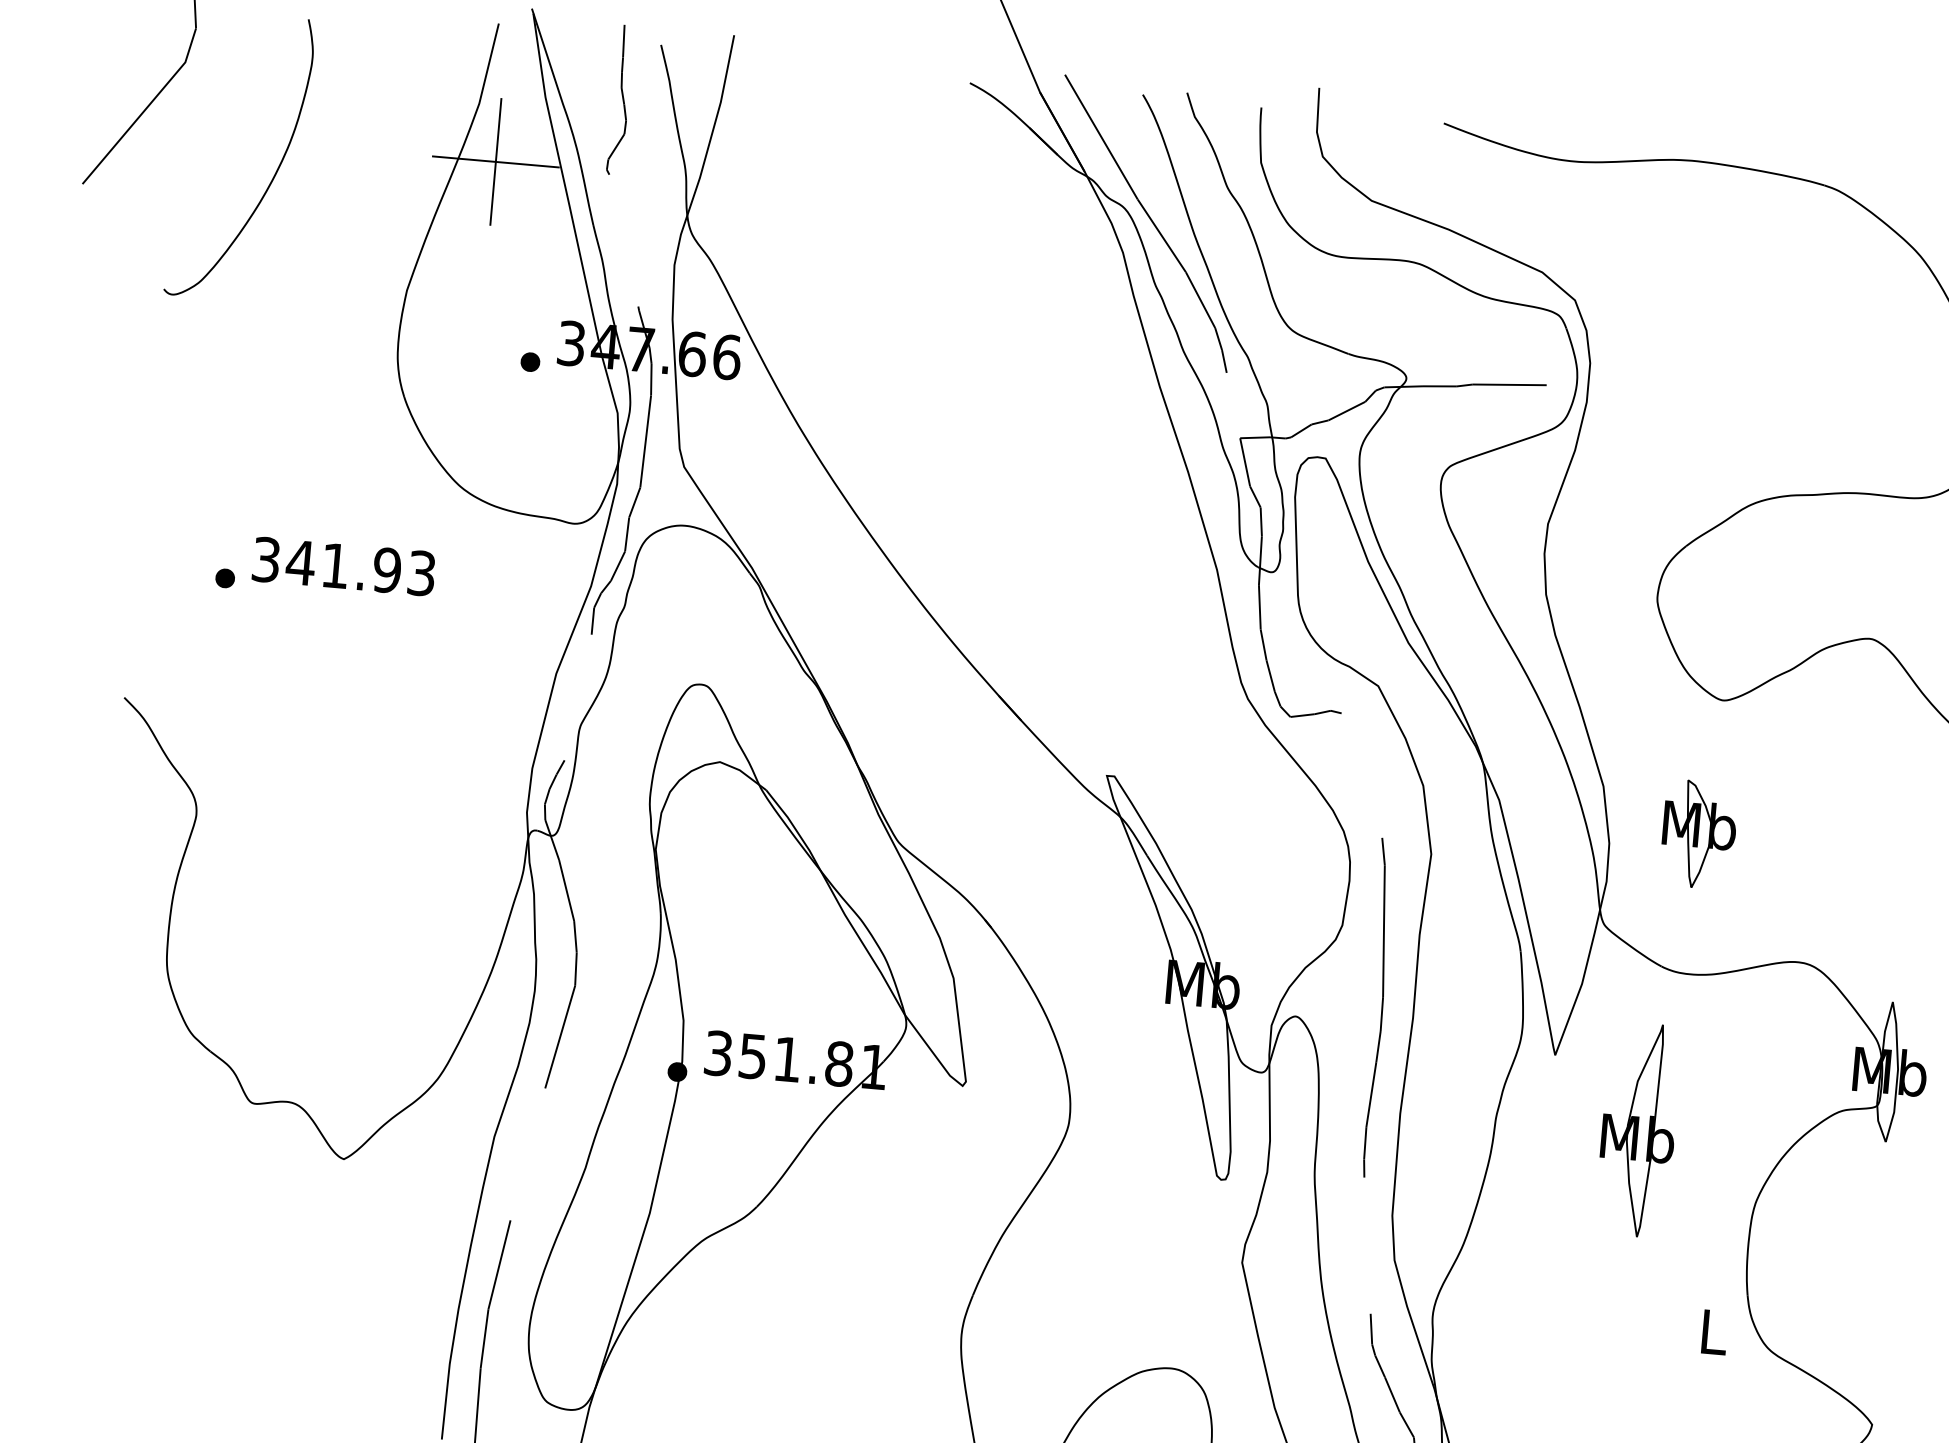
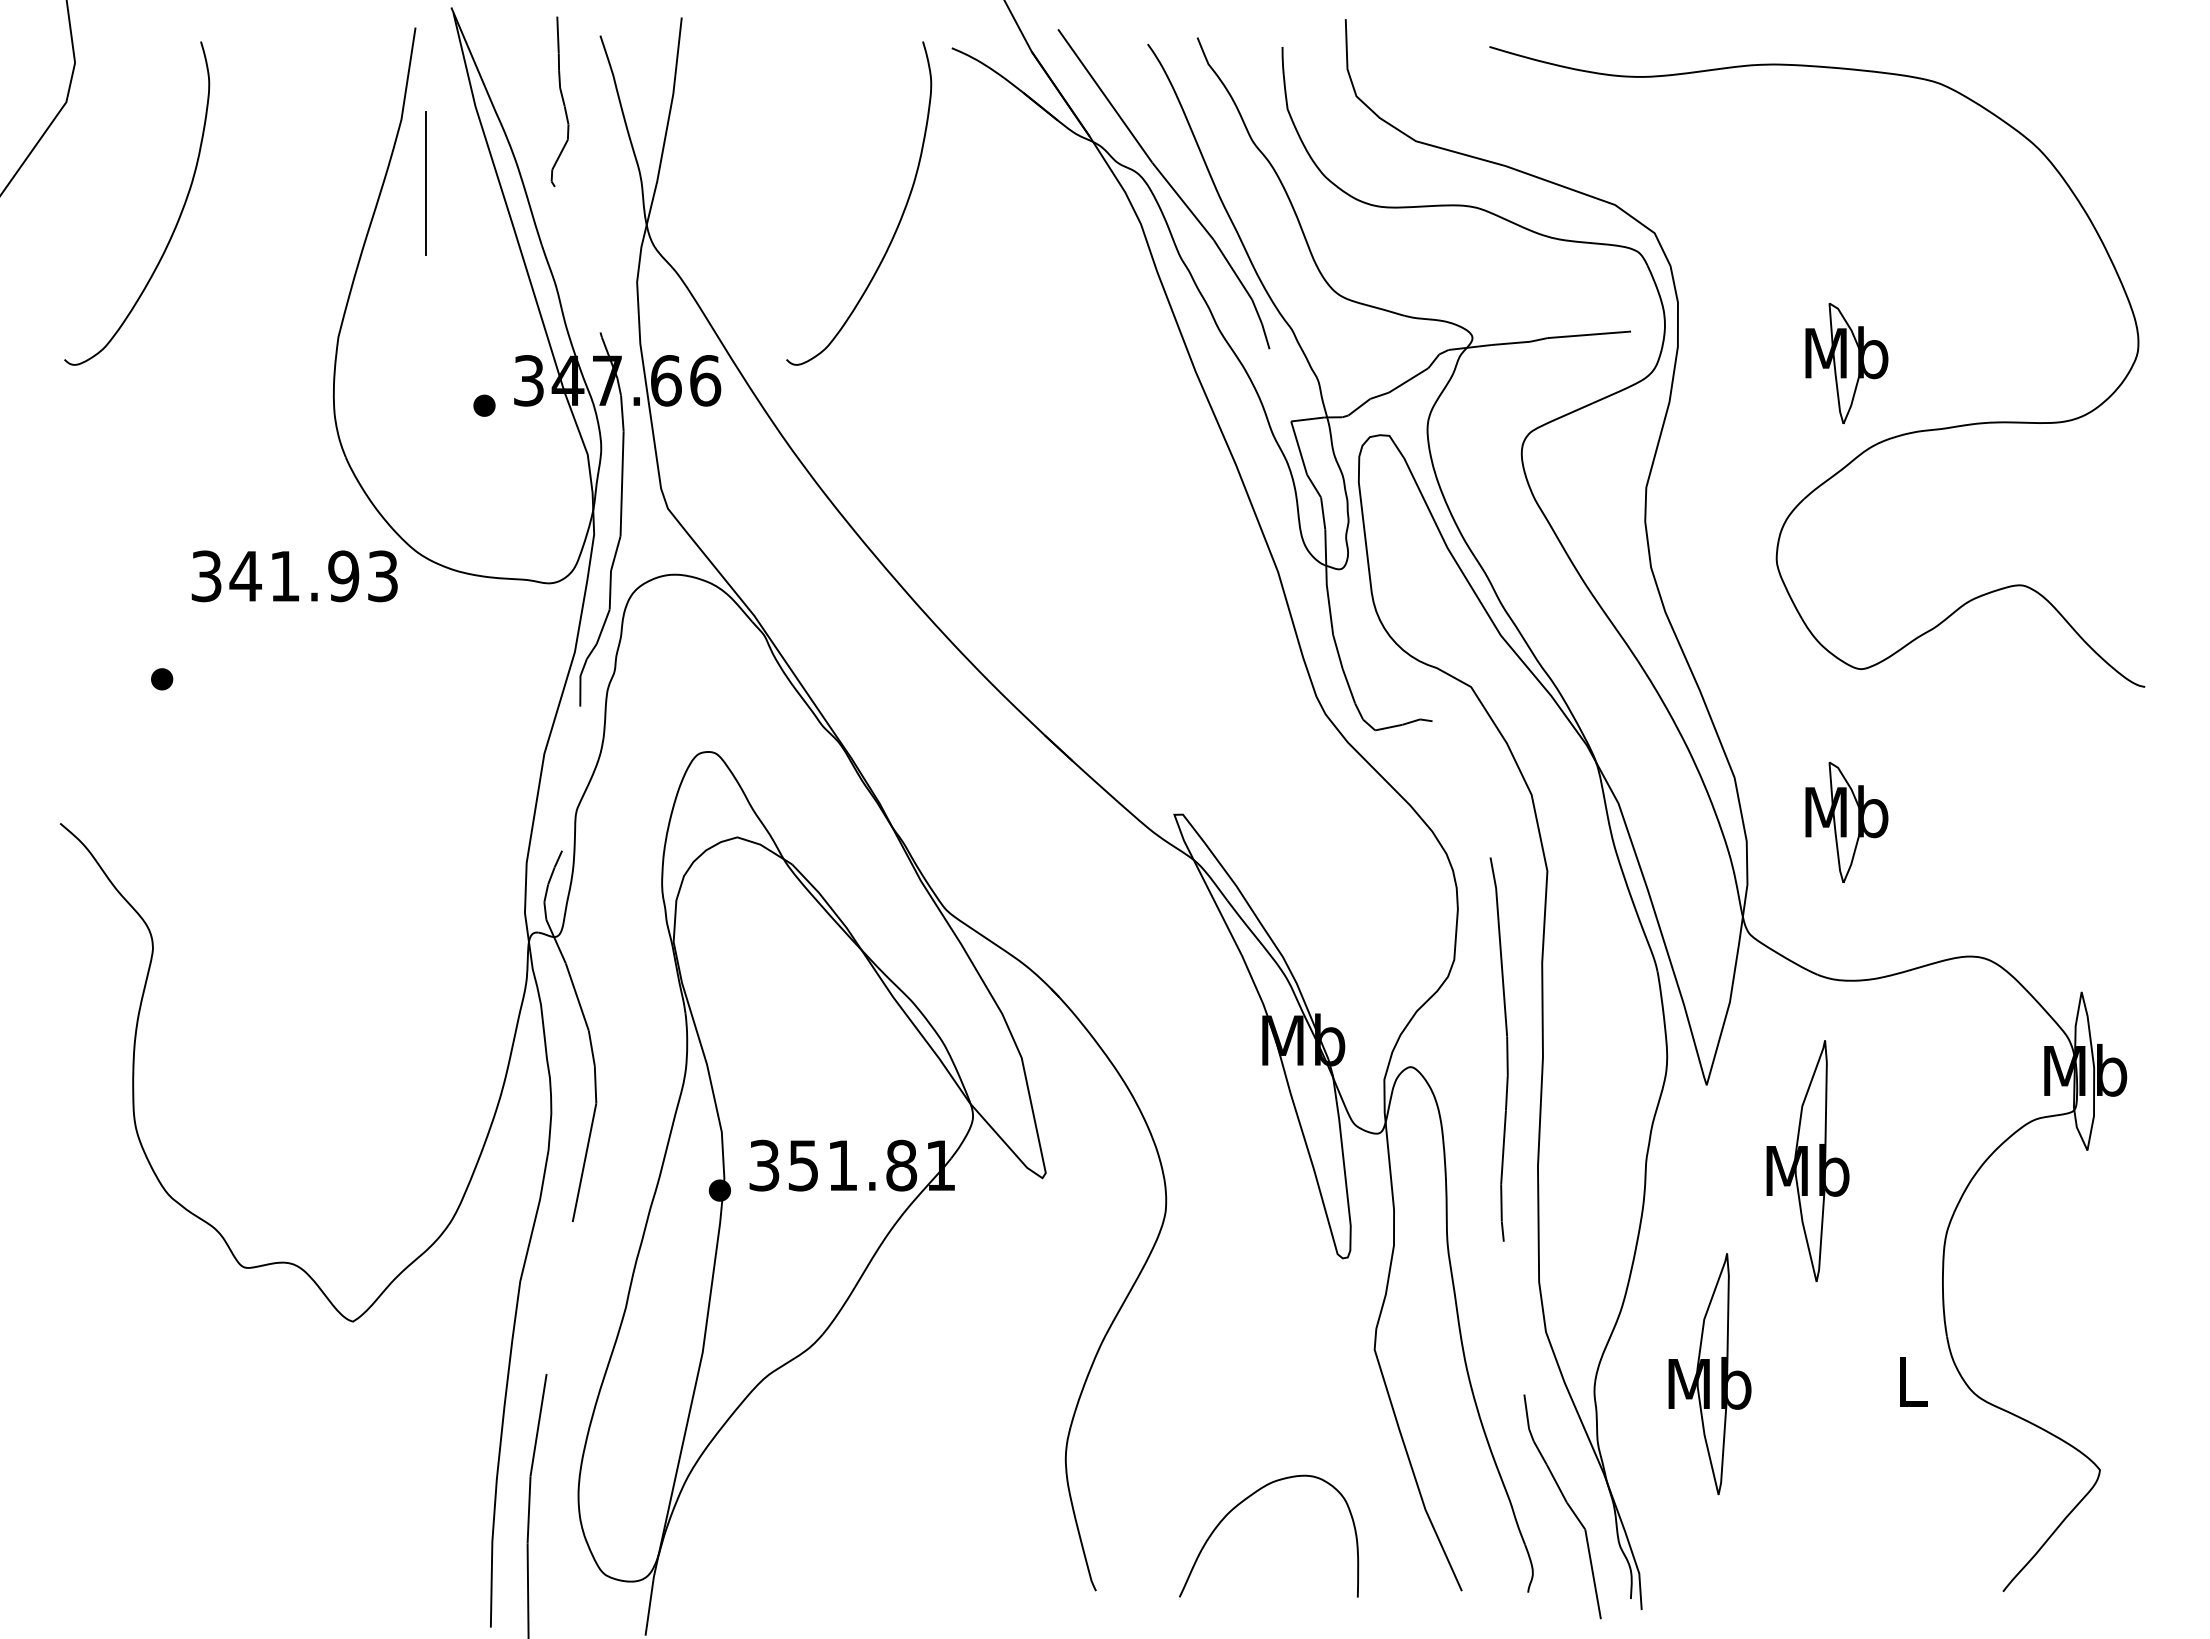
line: (495, 161) -> (425, 183), removed
curve: (911, 228) -> (900, 217), added
part: (1734, 429) -> (1846, 363), added
text: (343, 566) -> (294, 576), moved
part: (1535, 1310) -> (1709, 1374), added

